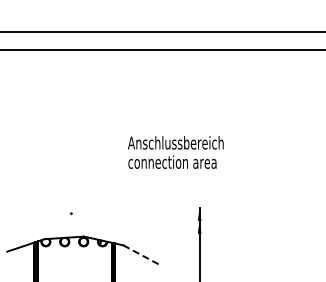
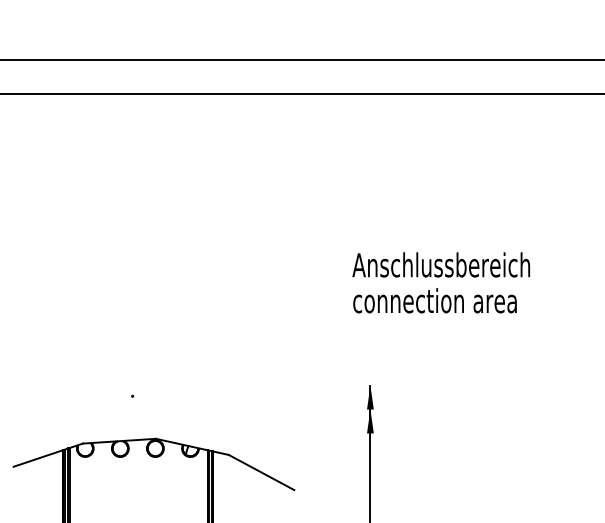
text: (175, 152) -> (440, 282), moved
line: (140, 254) -> (260, 471), dashed -> solid

